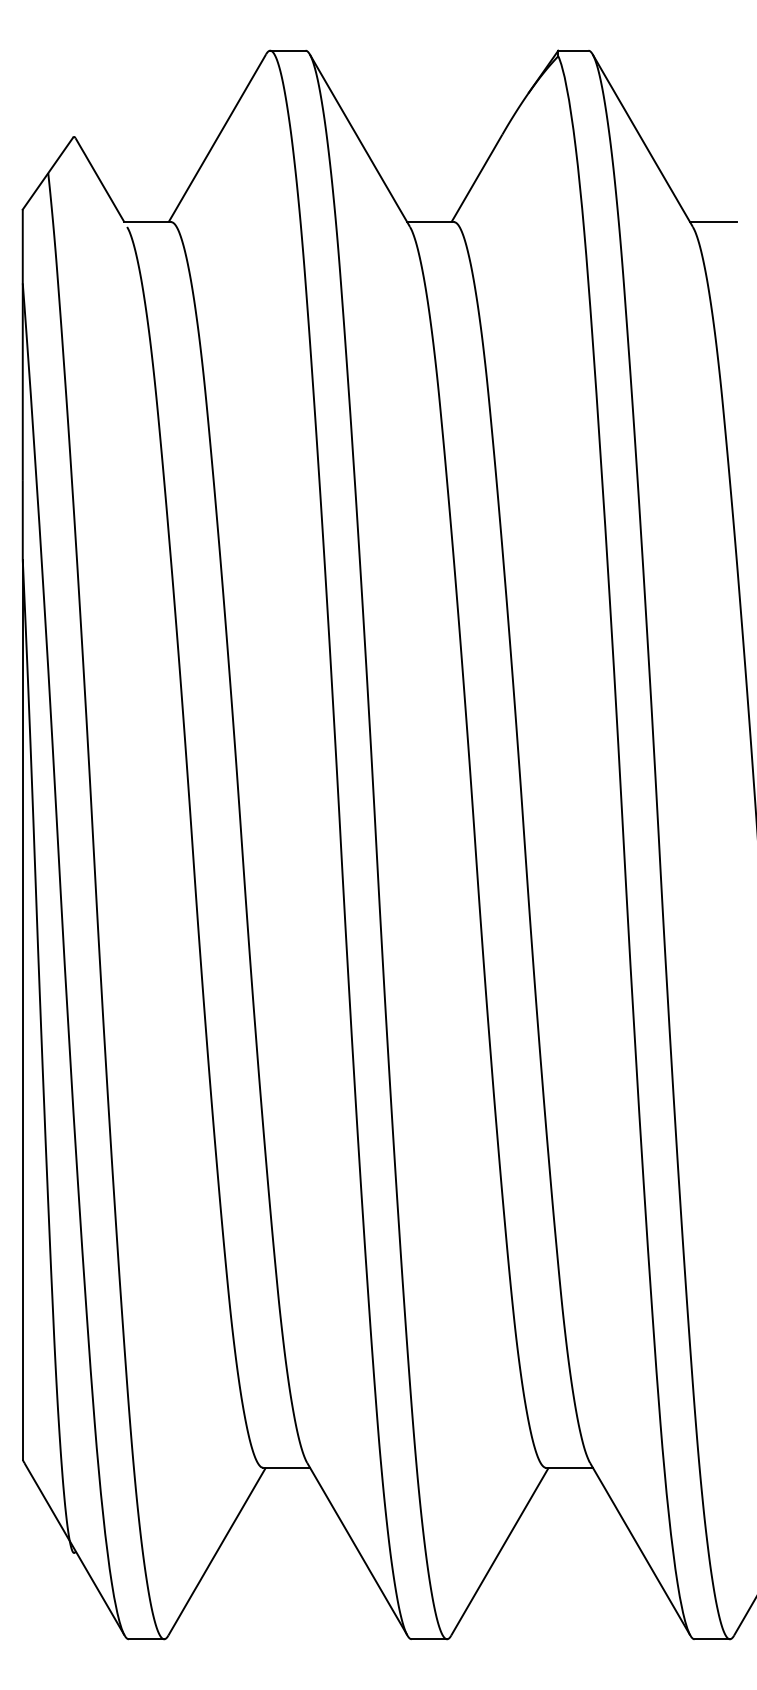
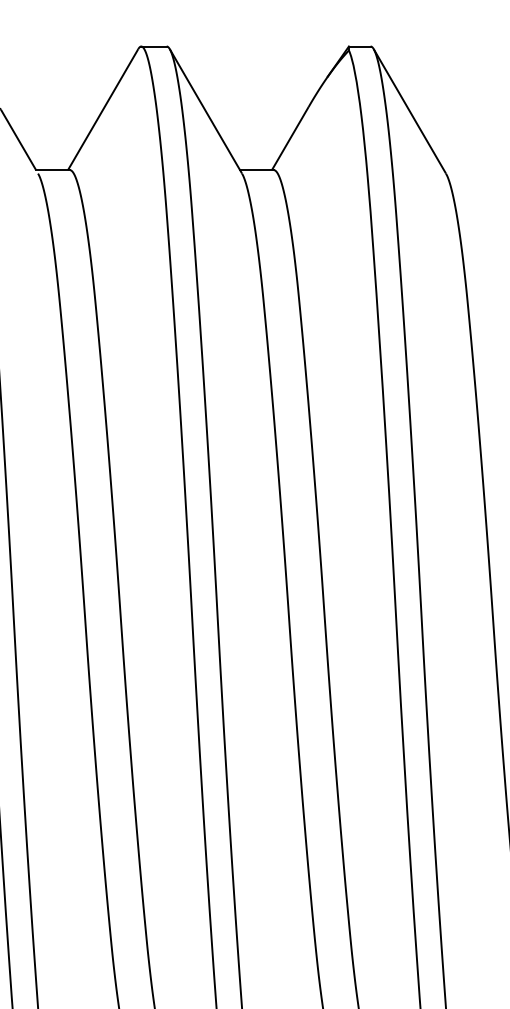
line: (713, 222) -> (460, 170), removed

